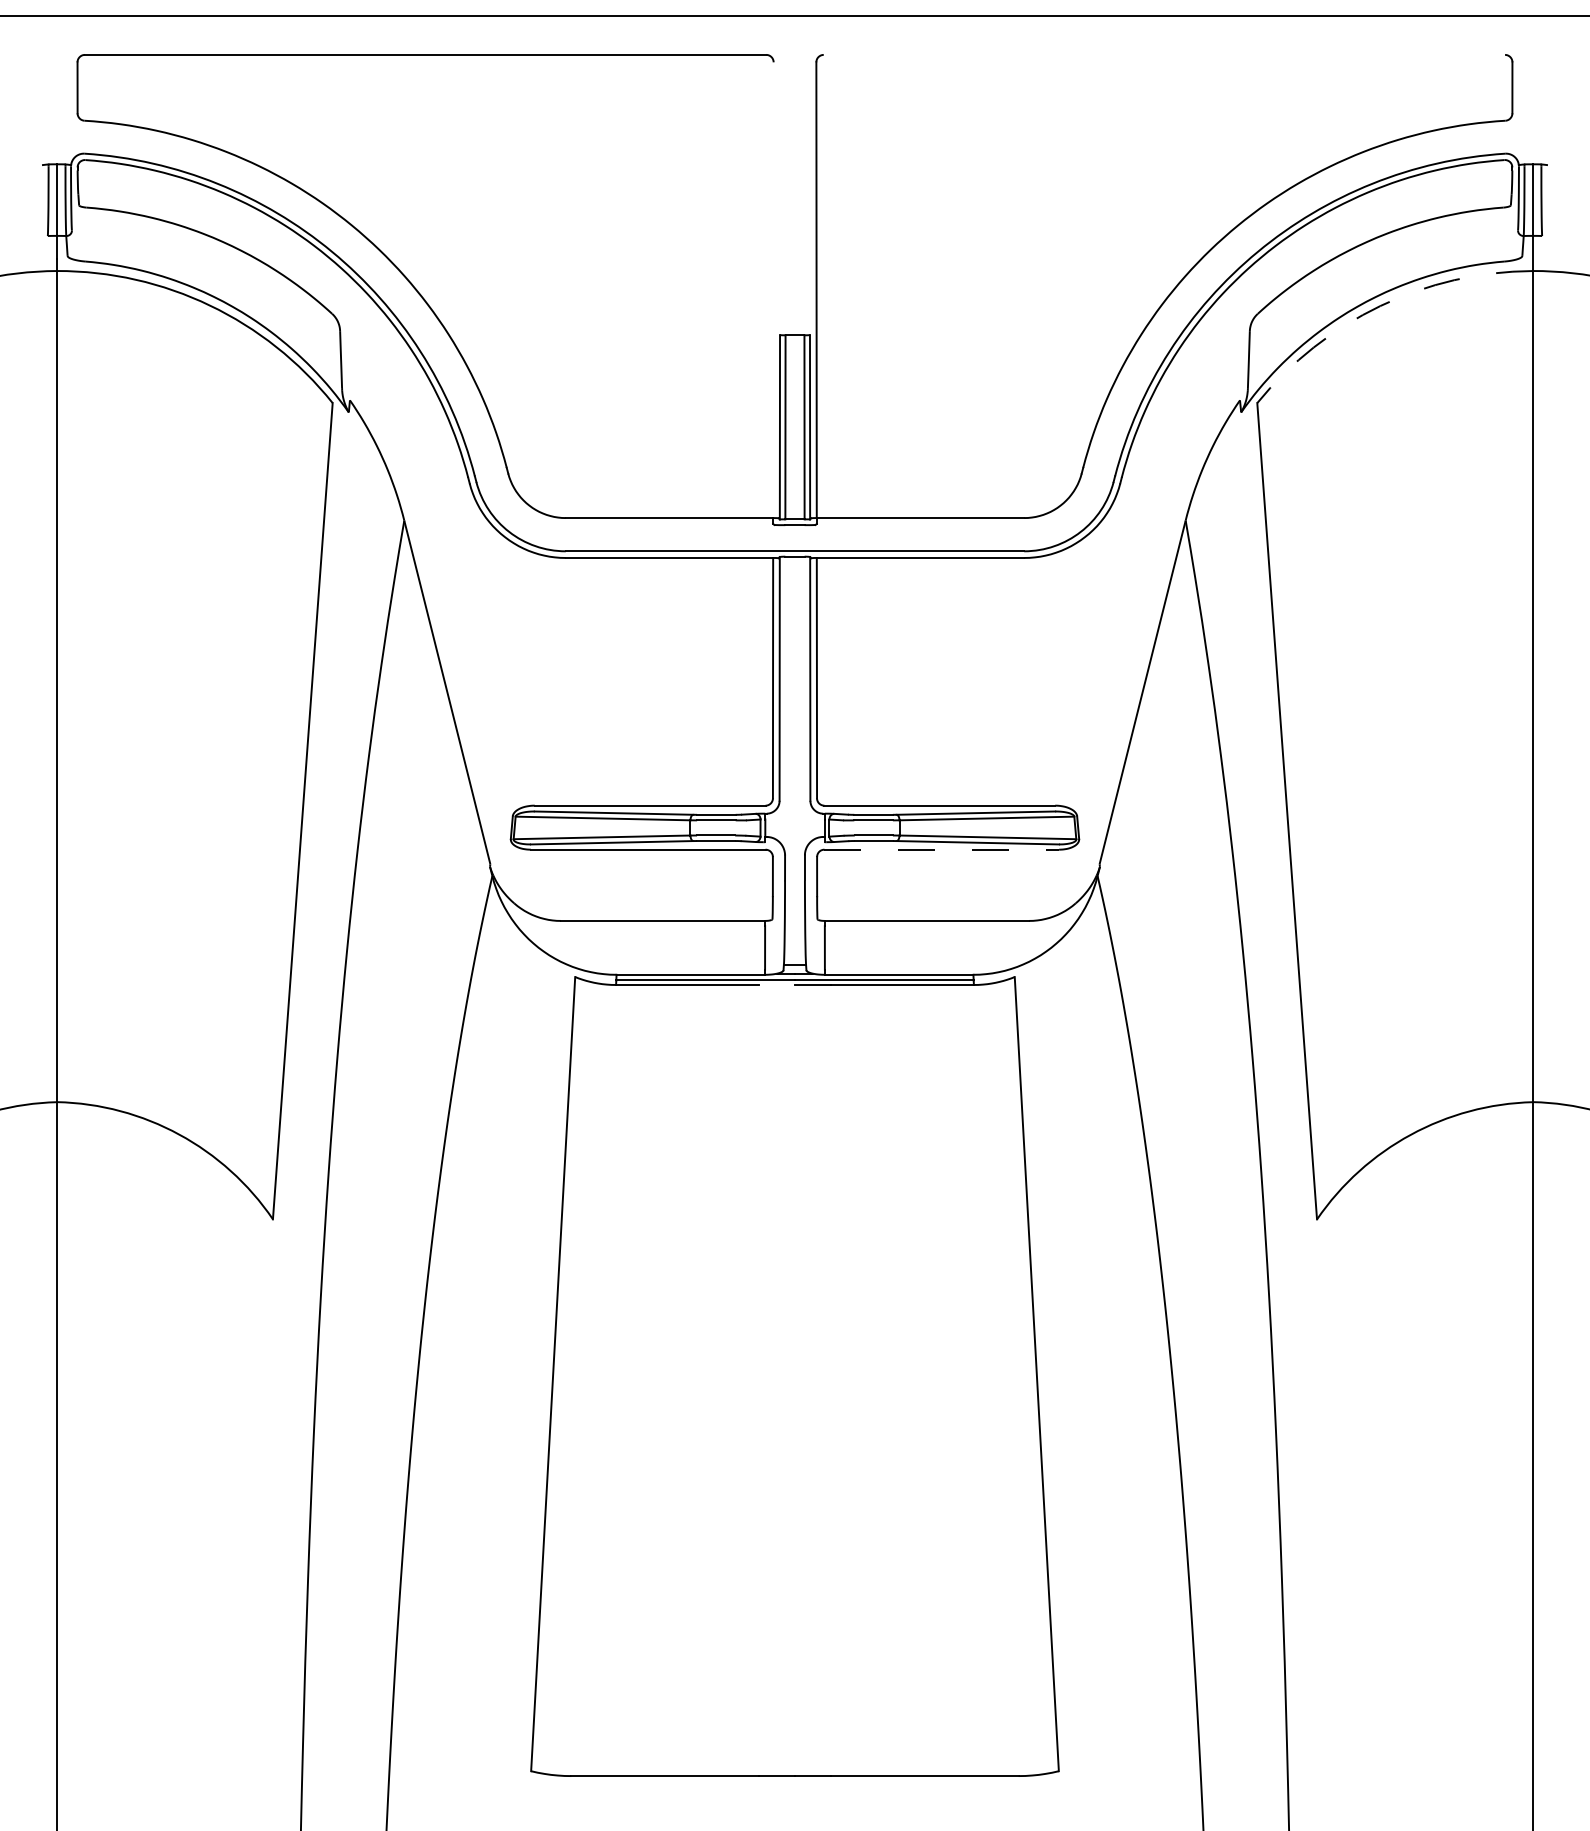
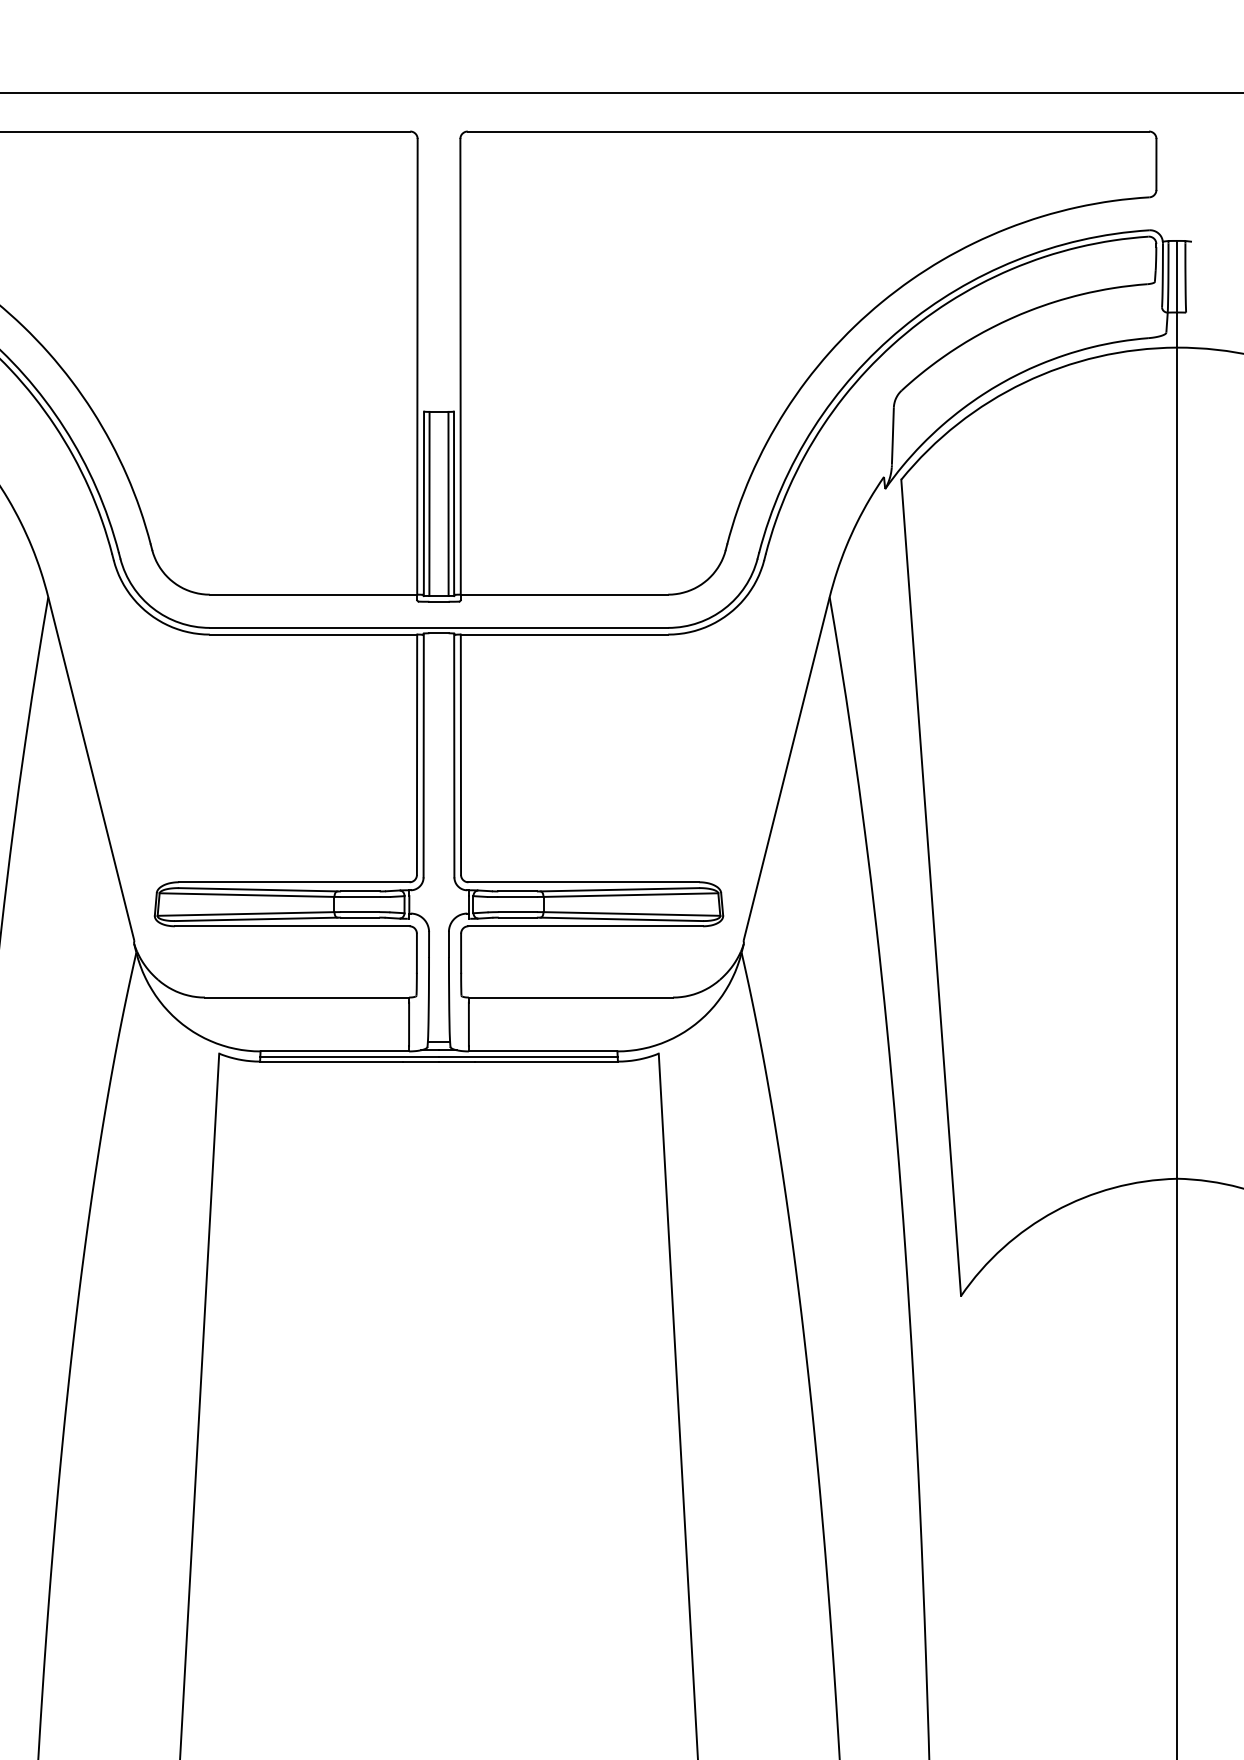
line: (1164, 54) -> (808, 131), added
line: (773, 290) -> (417, 367), added
arc: (1380, 306) -> (1024, 383), dashed -> solid
line: (942, 849) -> (586, 926), dashed -> solid
line: (777, 984) -> (421, 1061), added

